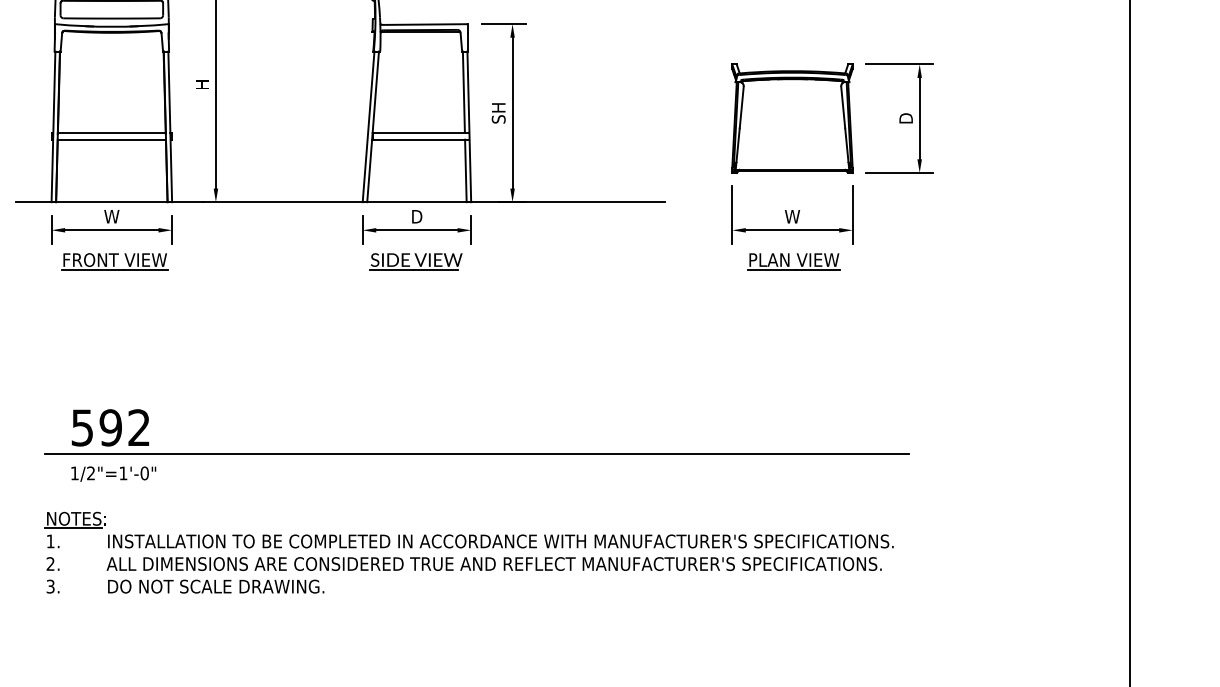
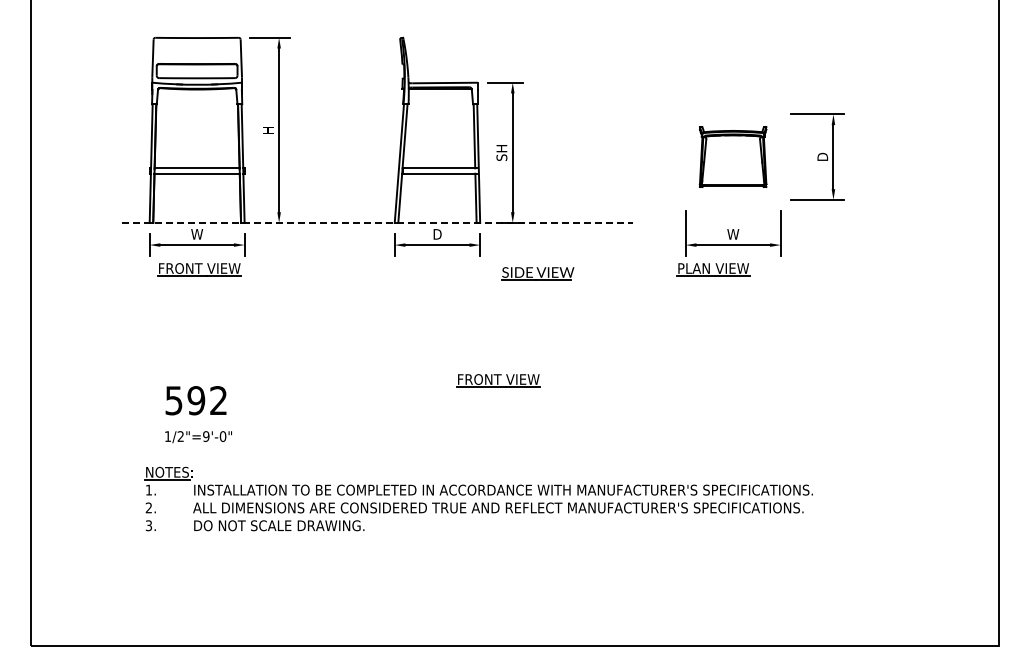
part: (791, 117) -> (732, 156), size x0.7
line: (340, 201) -> (377, 222), solid -> dashed
part: (415, 261) -> (537, 273), moved
part: (794, 261) -> (713, 269), moved
part: (494, 402) -> (498, 380), added
line: (476, 454) -> (484, 421), removed
text: (123, 473) -> (206, 436), 1/2"=1'-0" -> 1/2"=9'-0"

